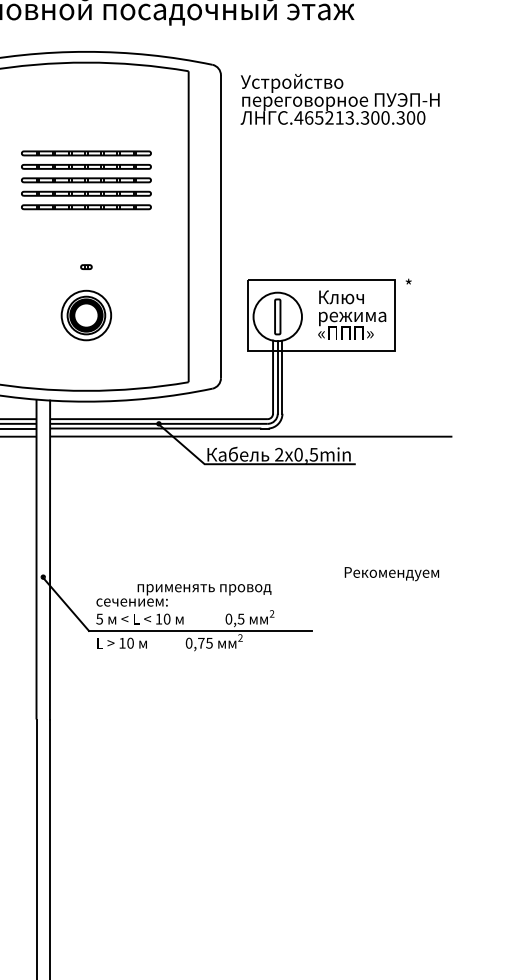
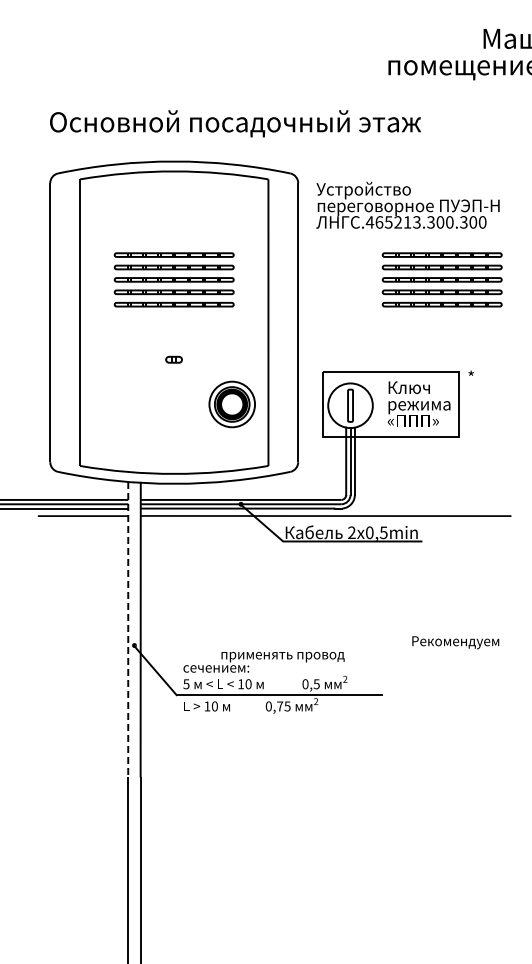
part: (376, 179) -> (441, 279), added
part: (86, 266) -> (174, 359), size x1.6
part: (85, 315) -> (231, 404), moved
line: (36, 559) -> (128, 629), solid -> dashed

